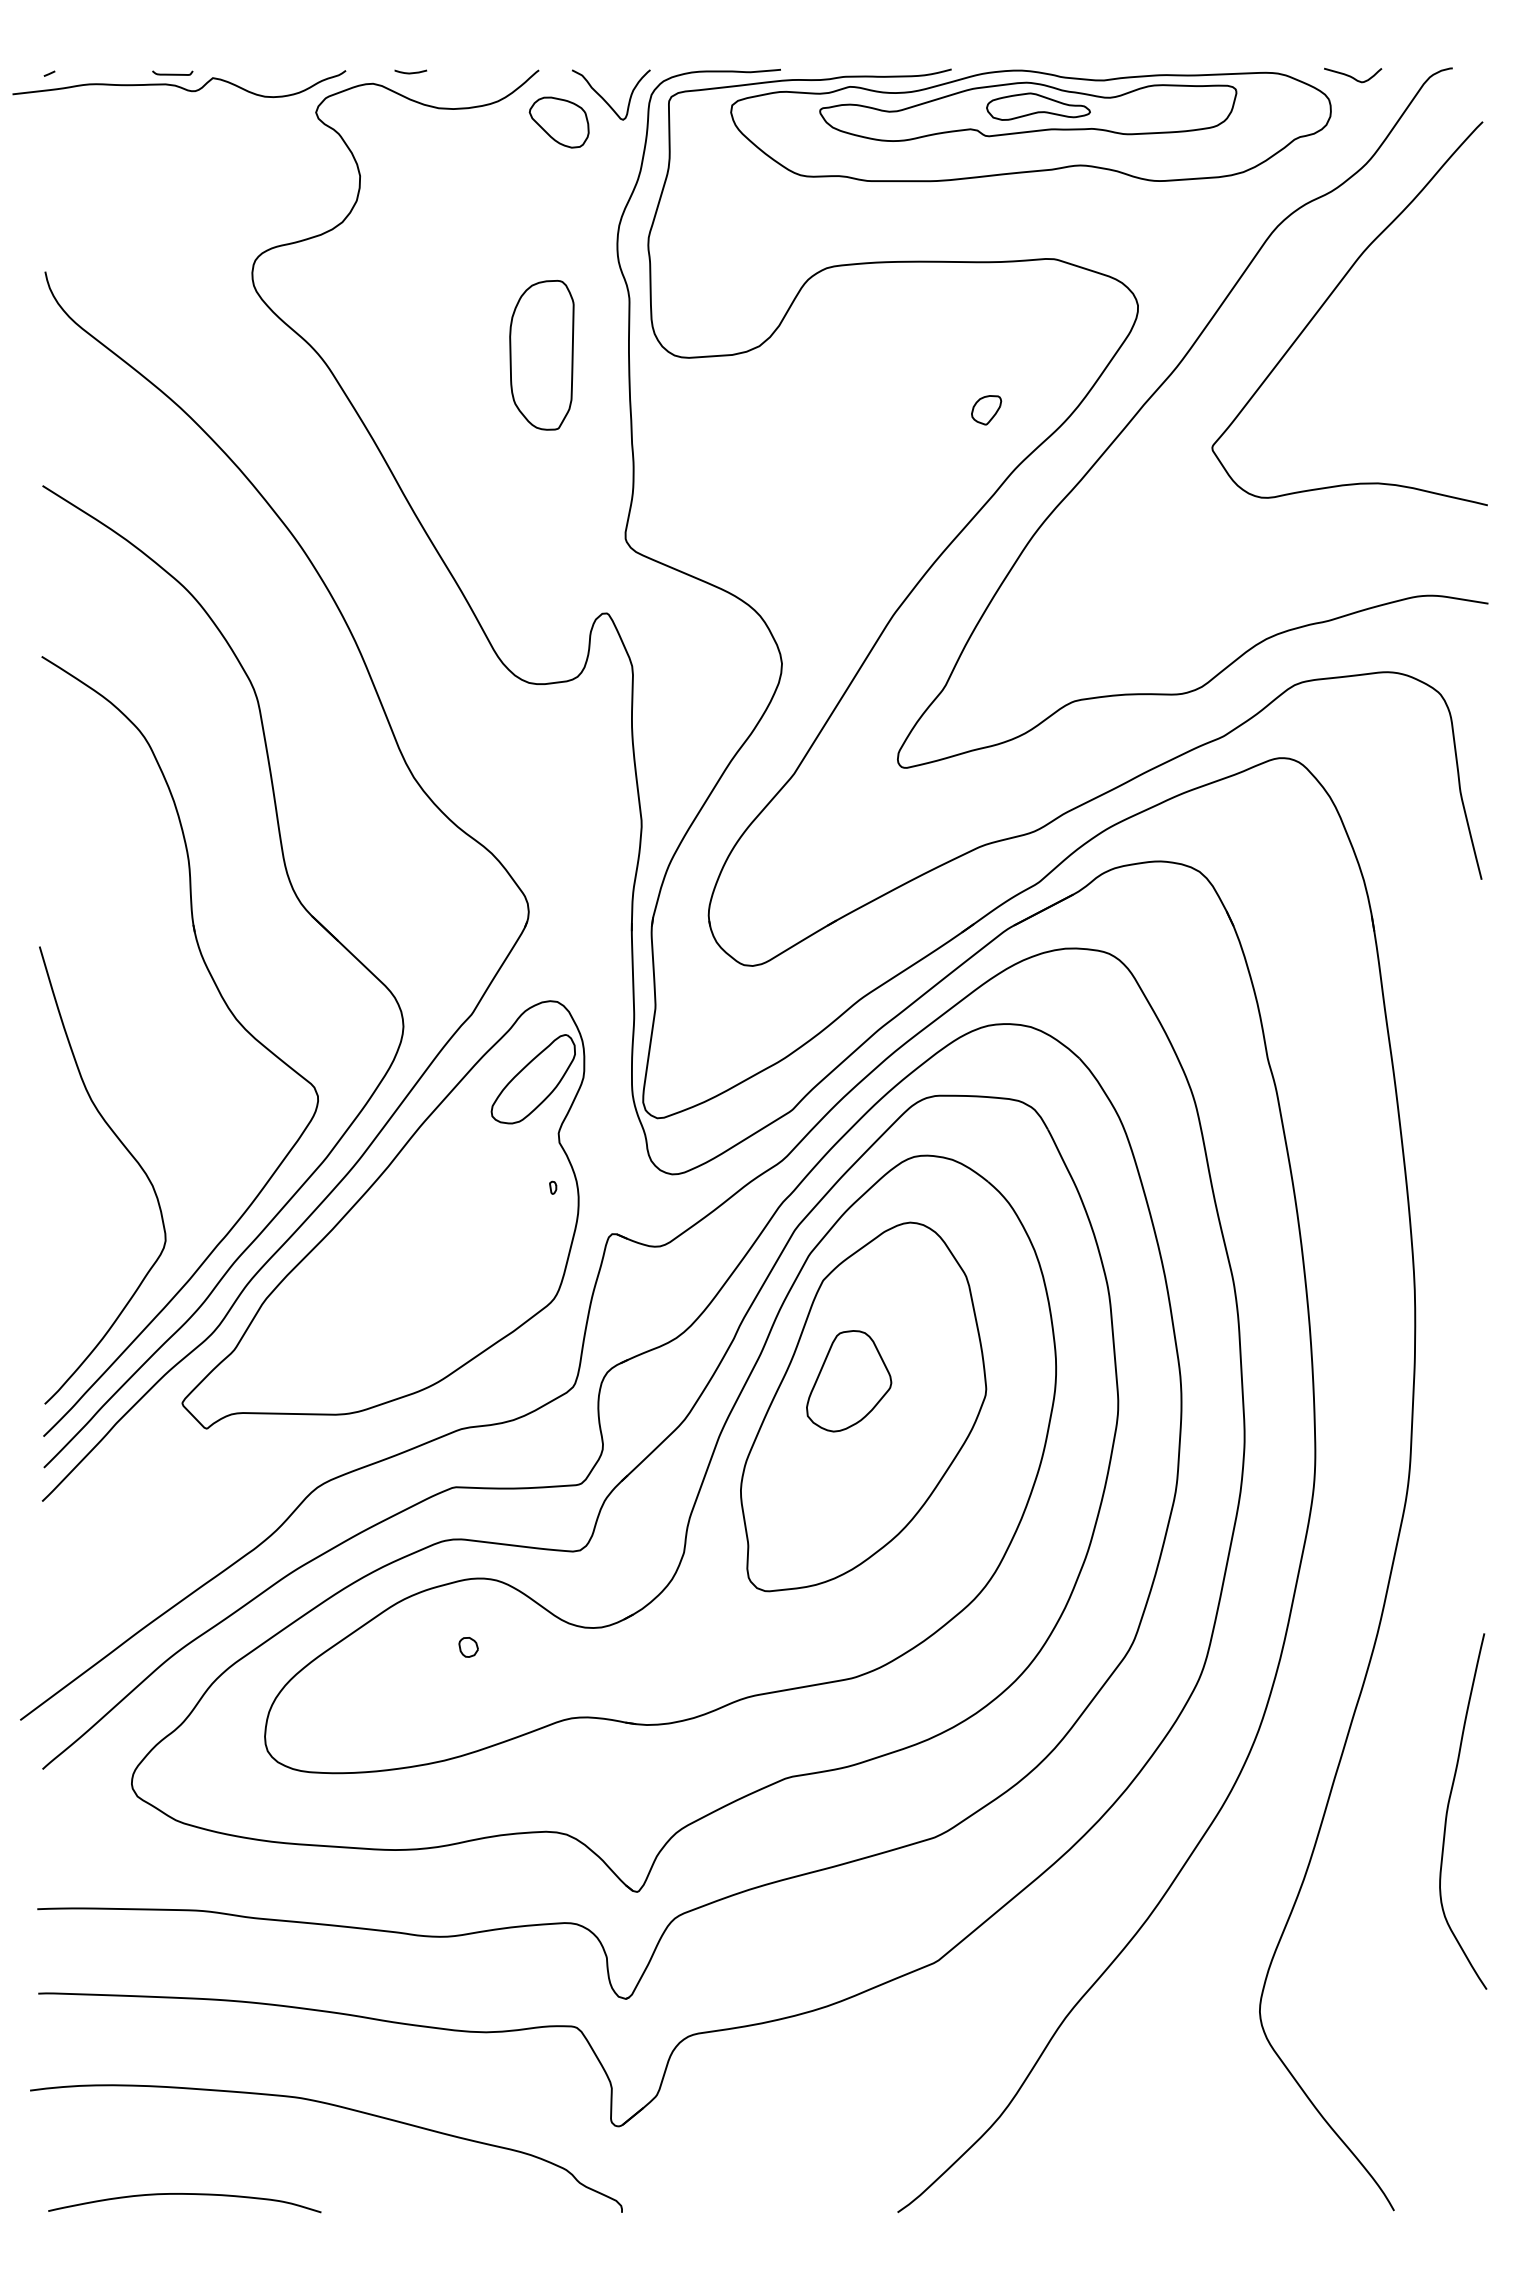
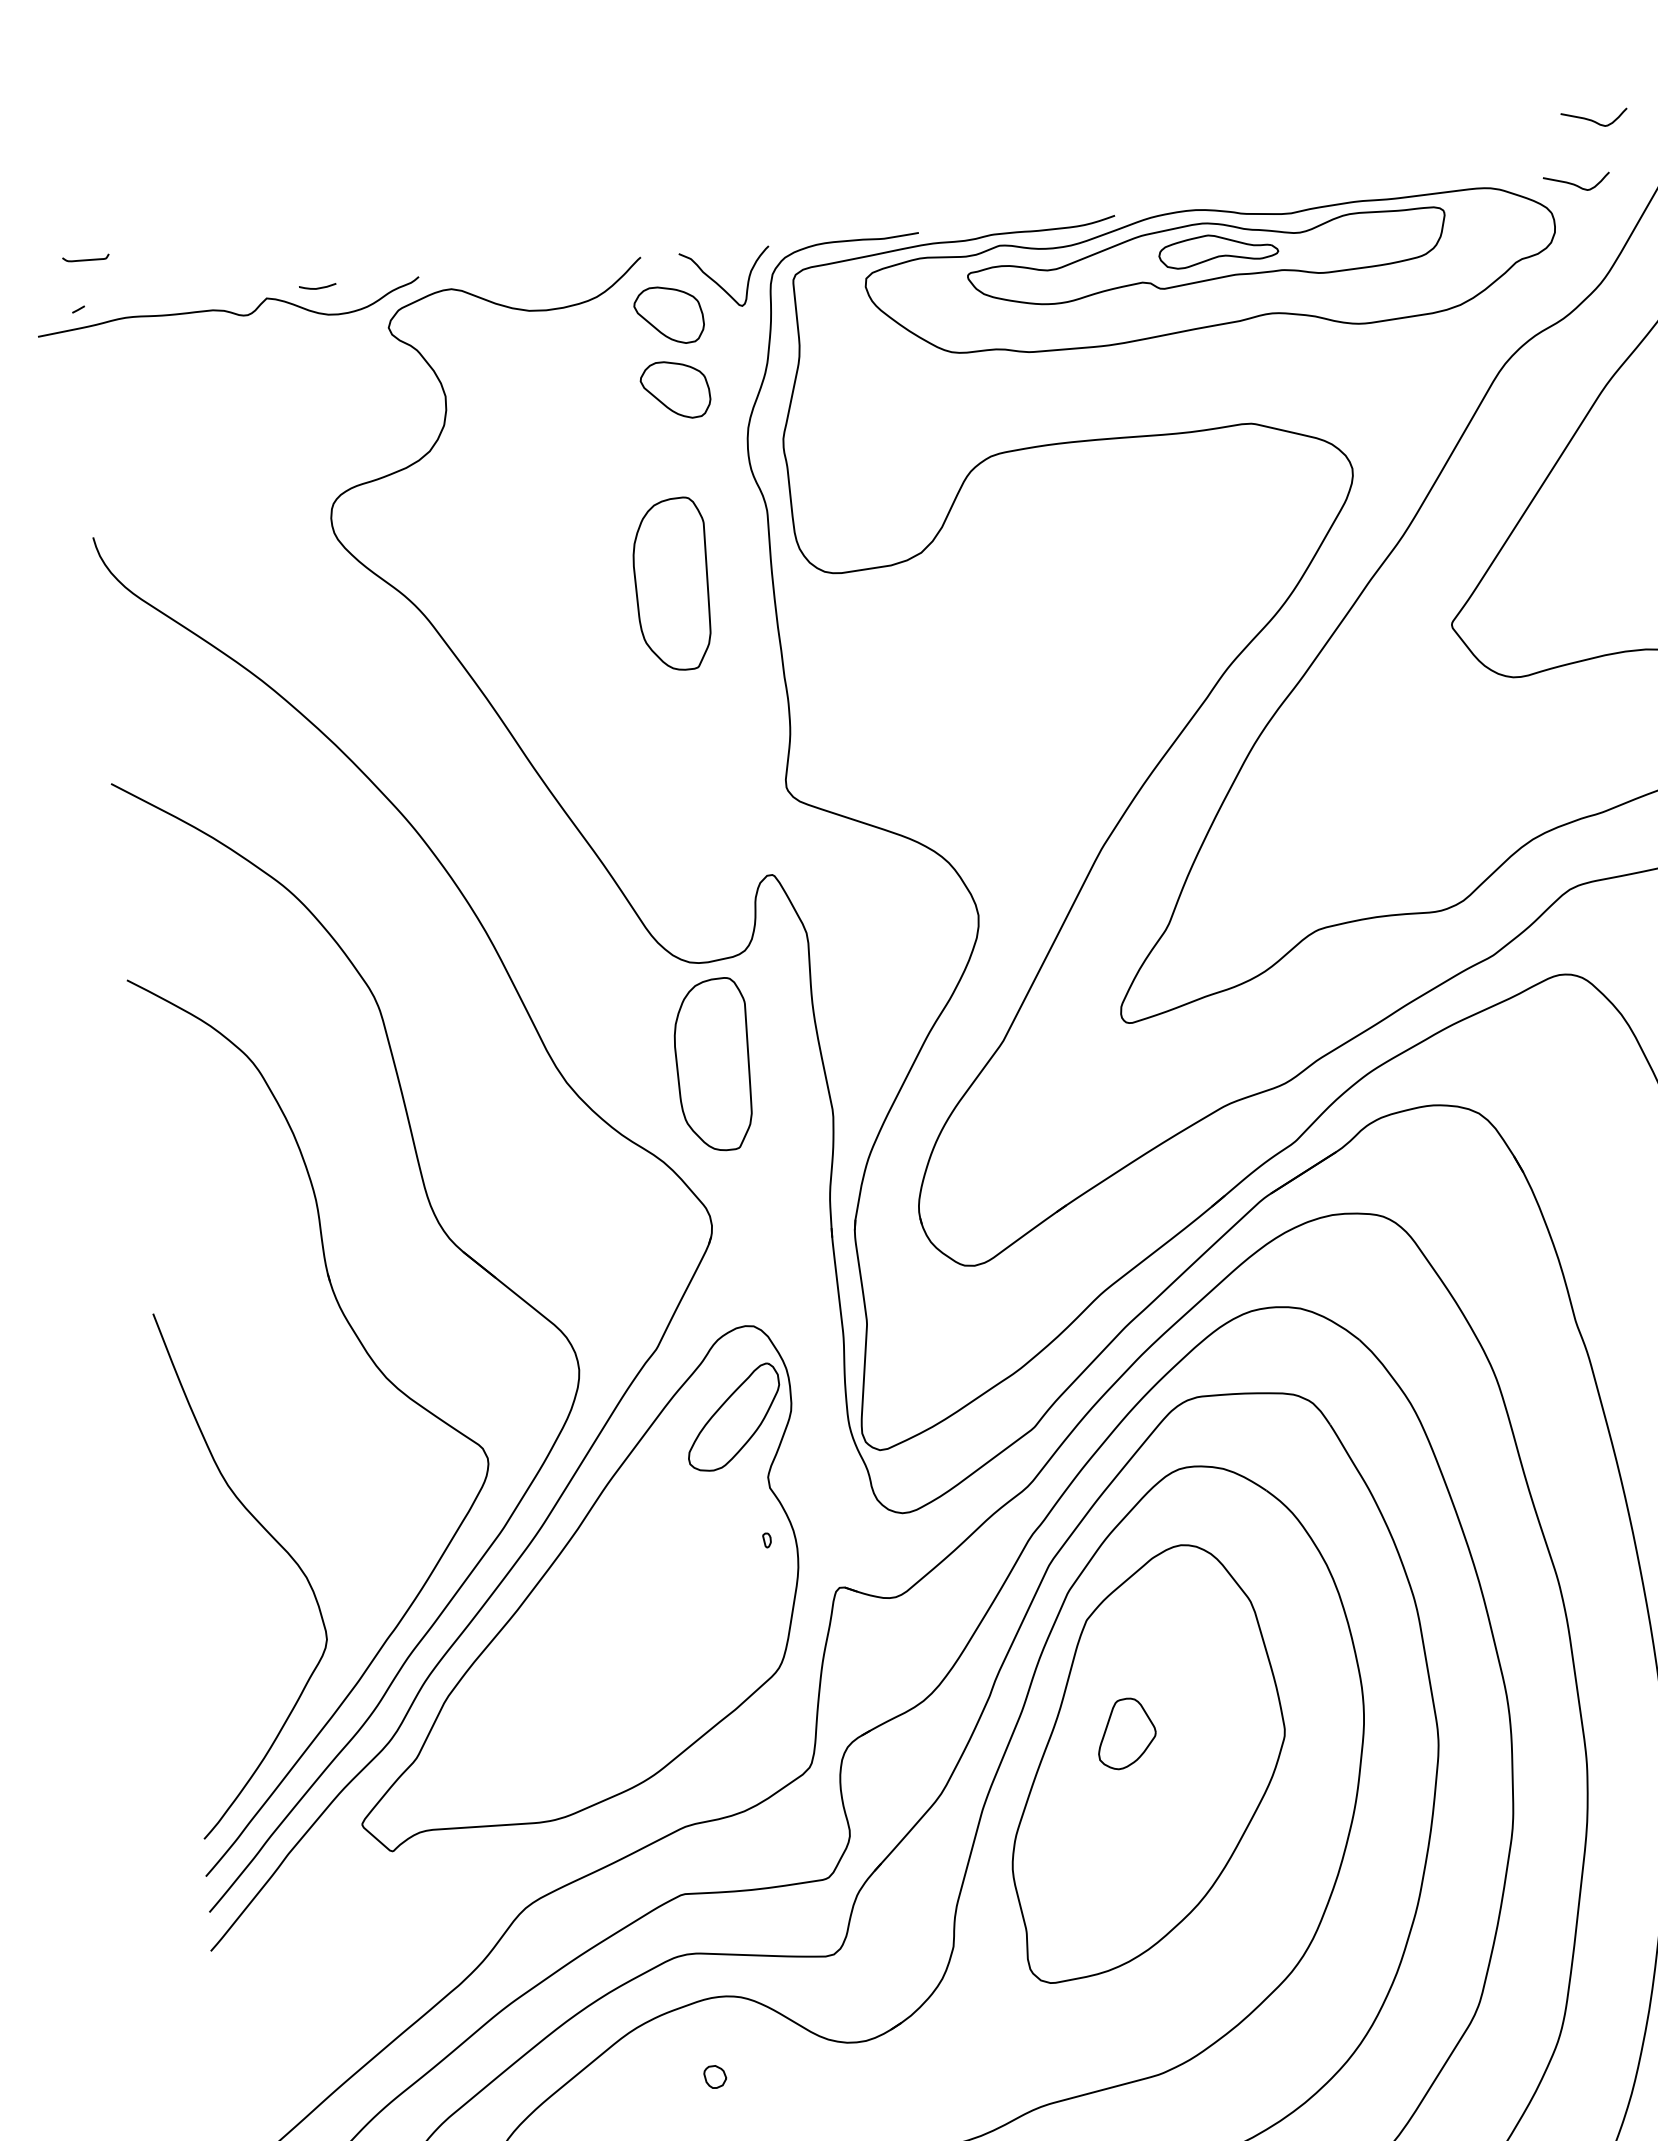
curve: (1372, 22) -> (1594, 120), added
curve: (410, 72) -> (317, 287), moved
curve: (172, 73) -> (85, 258), moved
part: (558, 187) -> (674, 390), added
part: (986, 410) -> (1188, 604), removed
part: (541, 773) -> (712, 1065), added
part: (849, 1381) -> (1126, 1733), size x0.6

